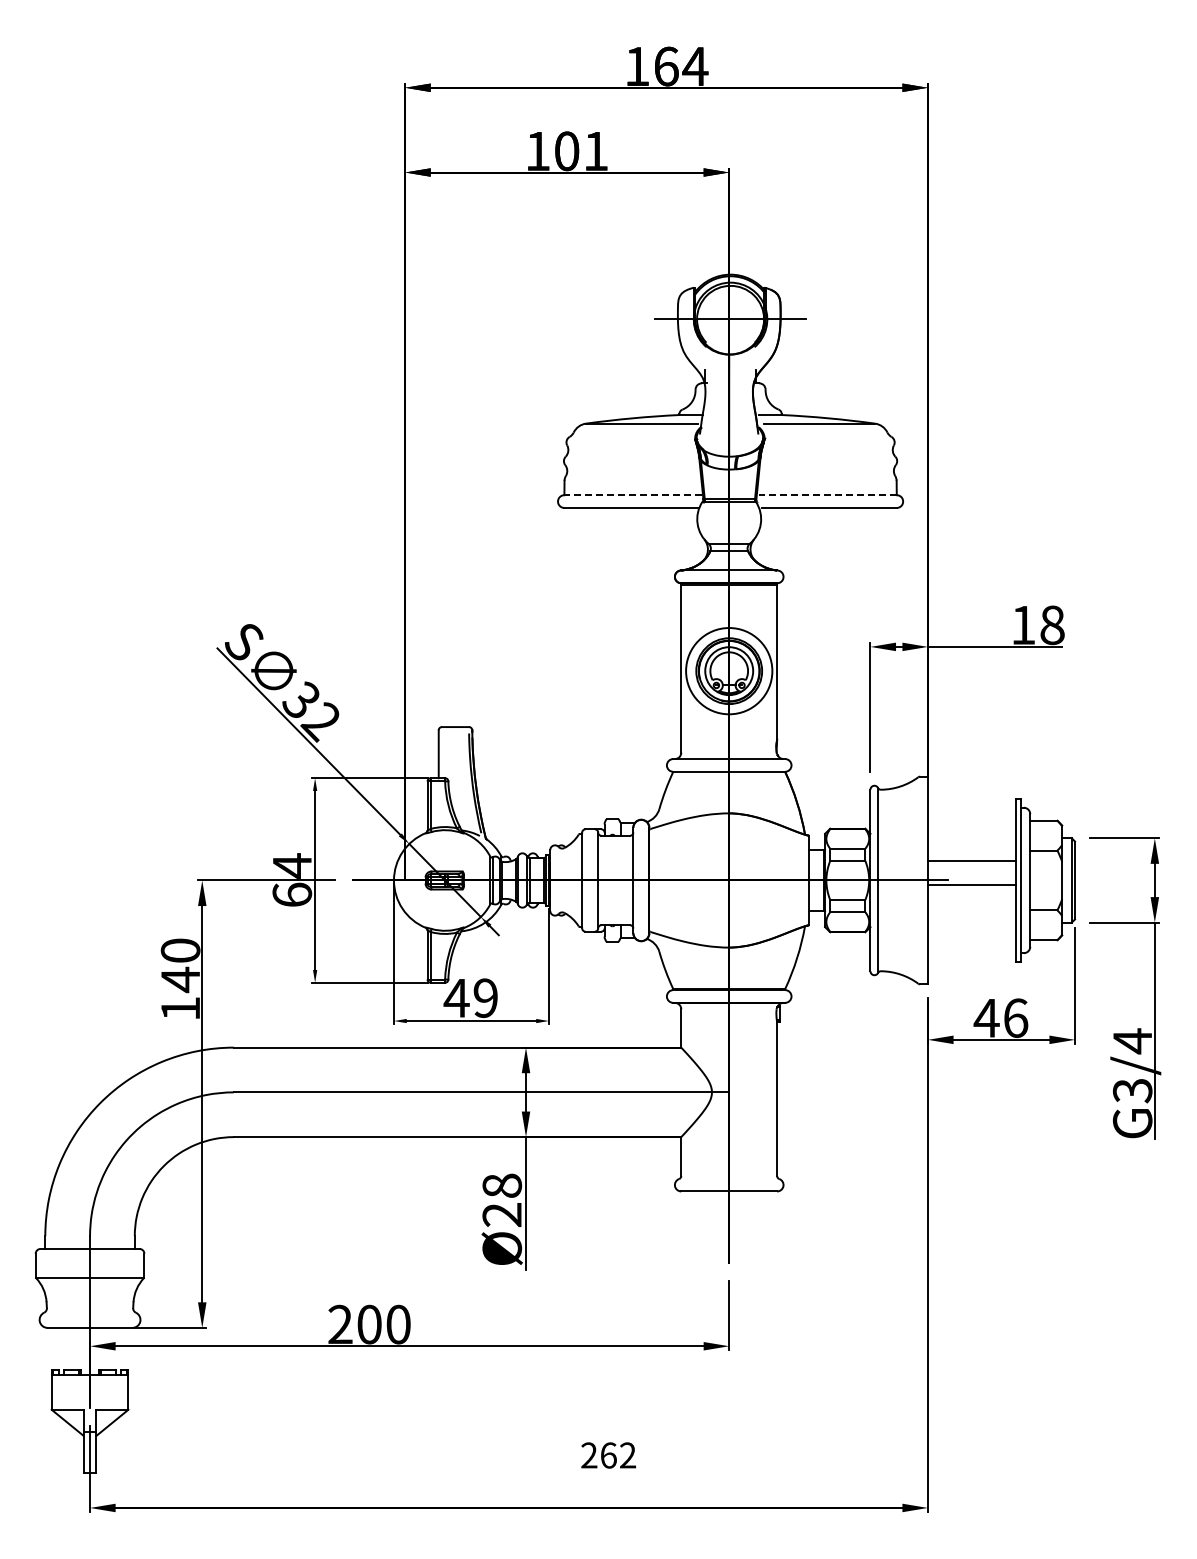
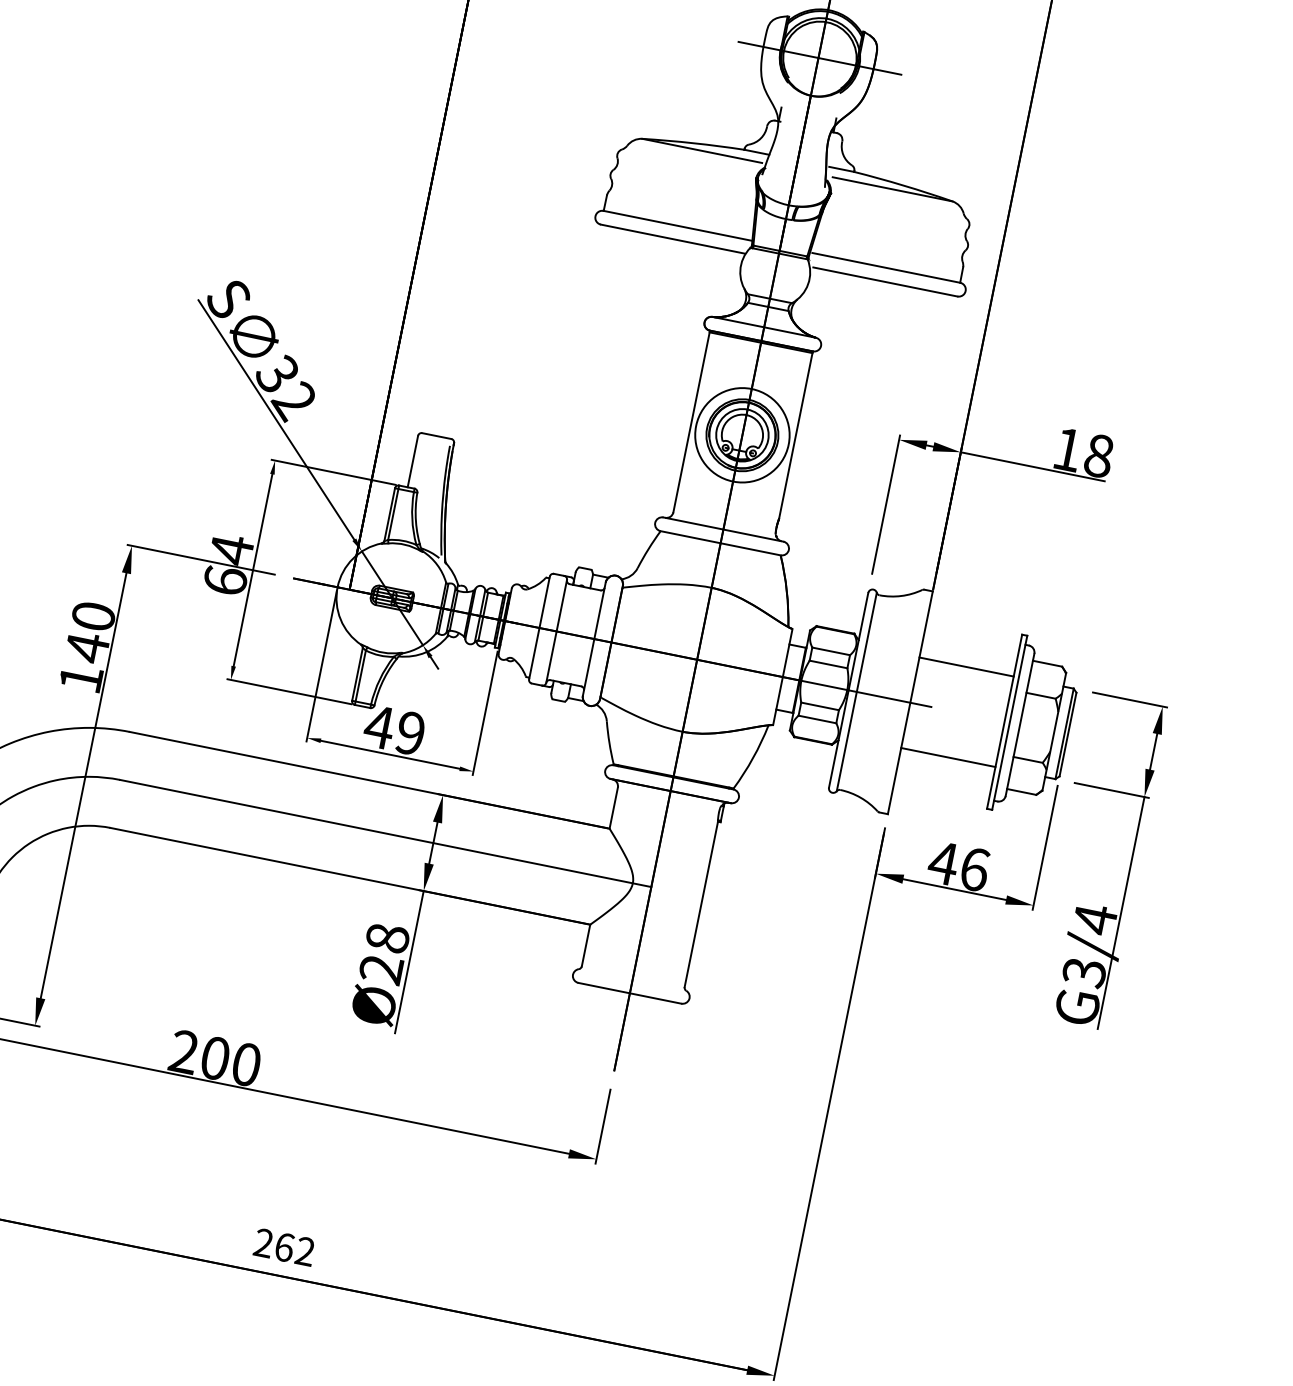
line: (633, 495) -> (677, 226), dashed -> solid
line: (827, 495) -> (885, 268), dashed -> solid
line: (971, 860) -> (947, 757), moved
line: (971, 885) -> (966, 667), moved
text: (608, 1455) -> (284, 1247), moved

